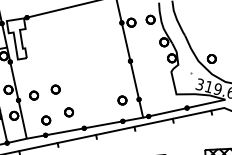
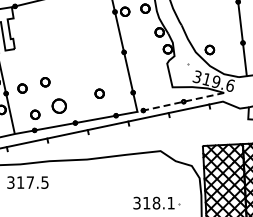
part: (122, 100) -> (99, 93), moved
line: (183, 108) -> (180, 102), solid -> dashed
part: (69, 112) -> (59, 106), size x1.6

